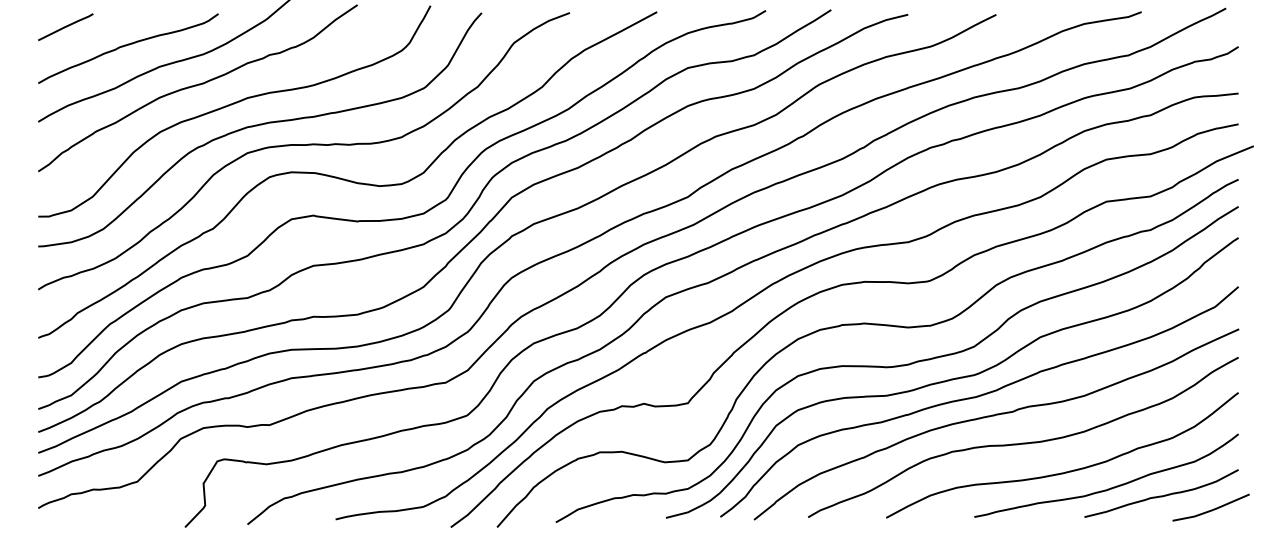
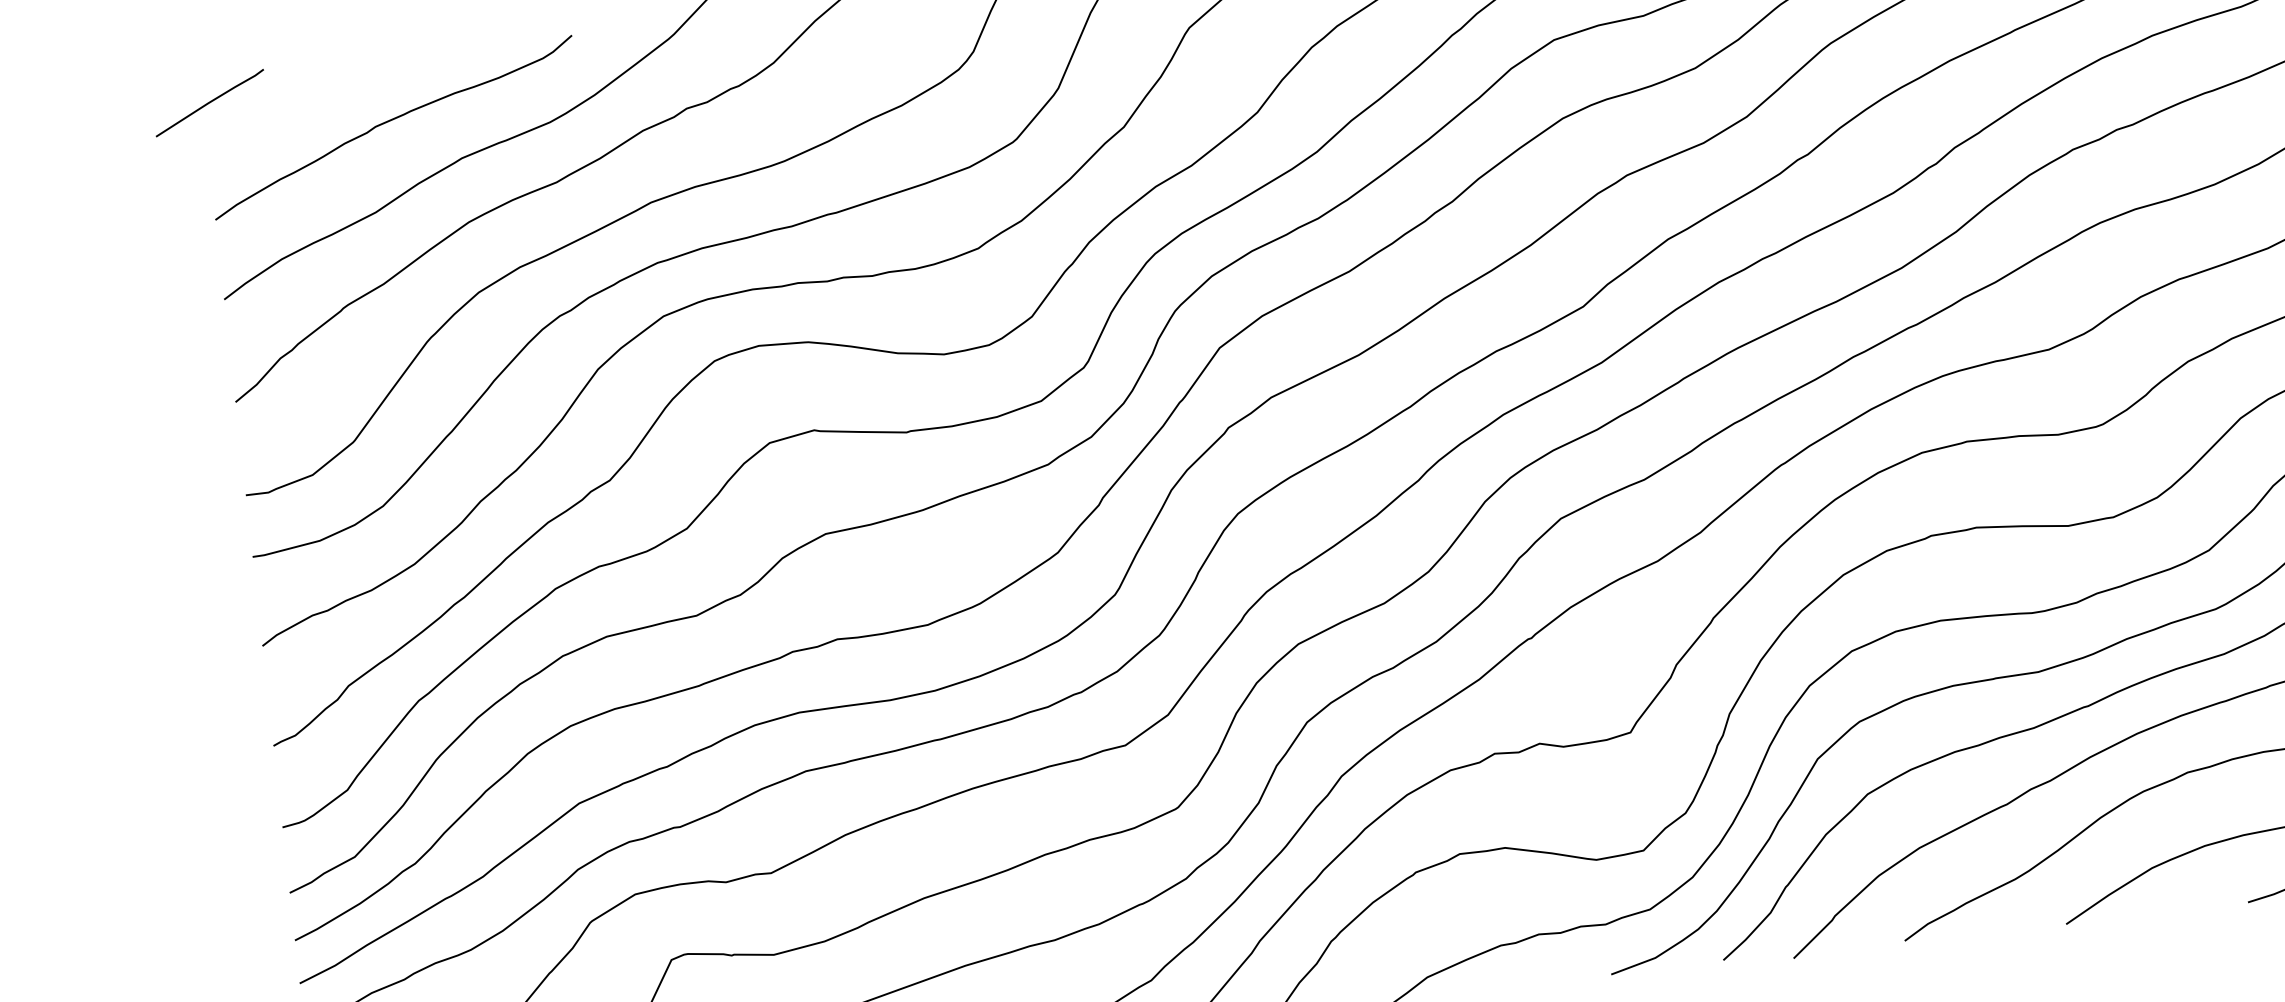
line: (65, 26) -> (209, 101), moved

